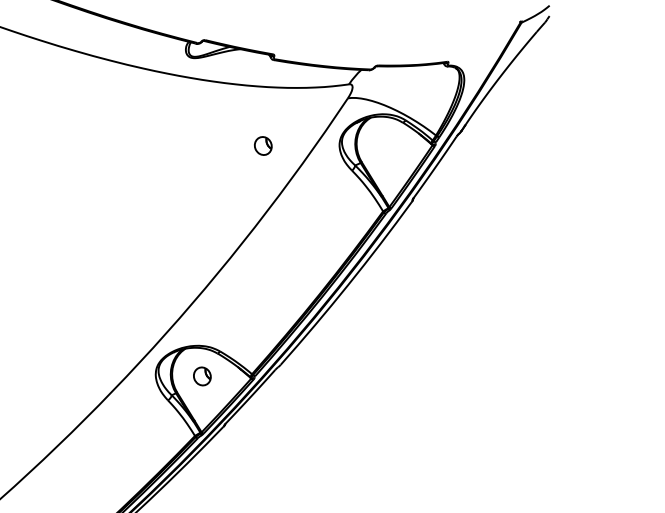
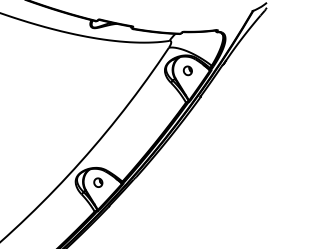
part: (262, 145) -> (187, 70), moved

